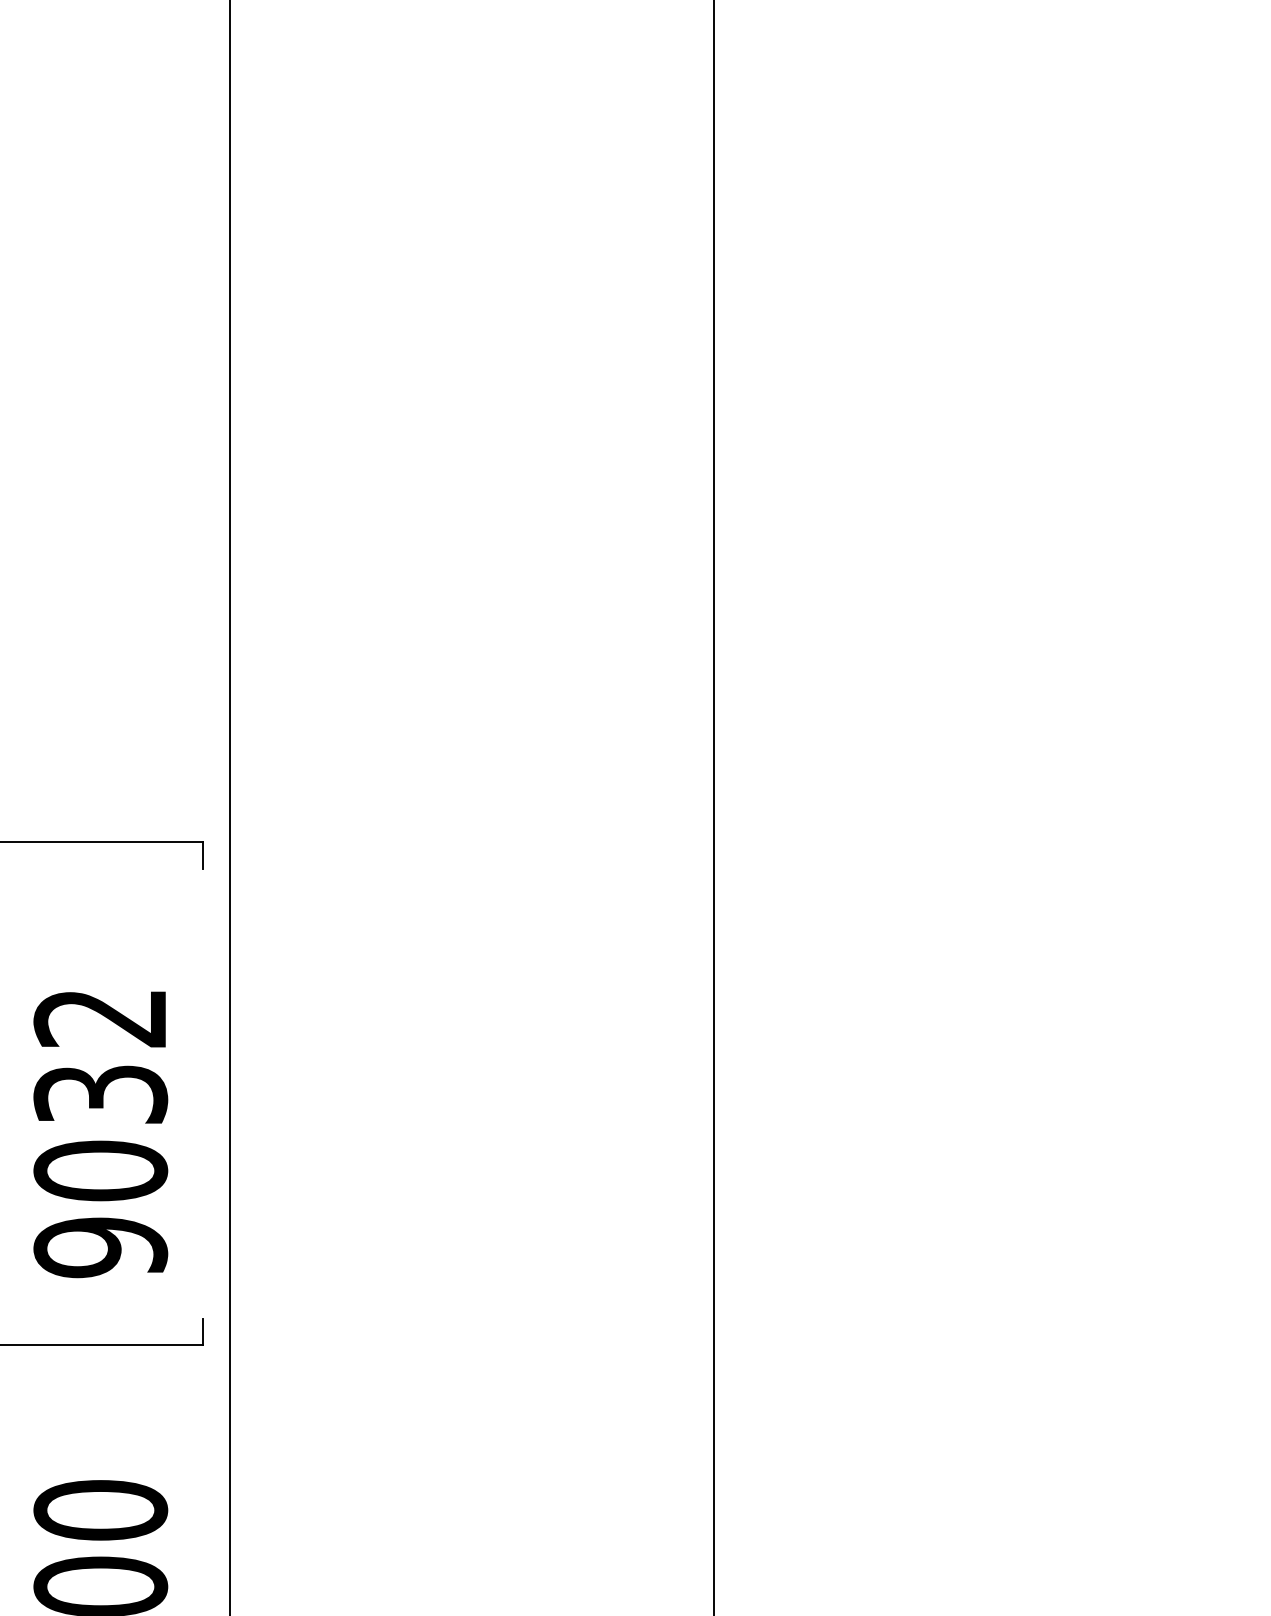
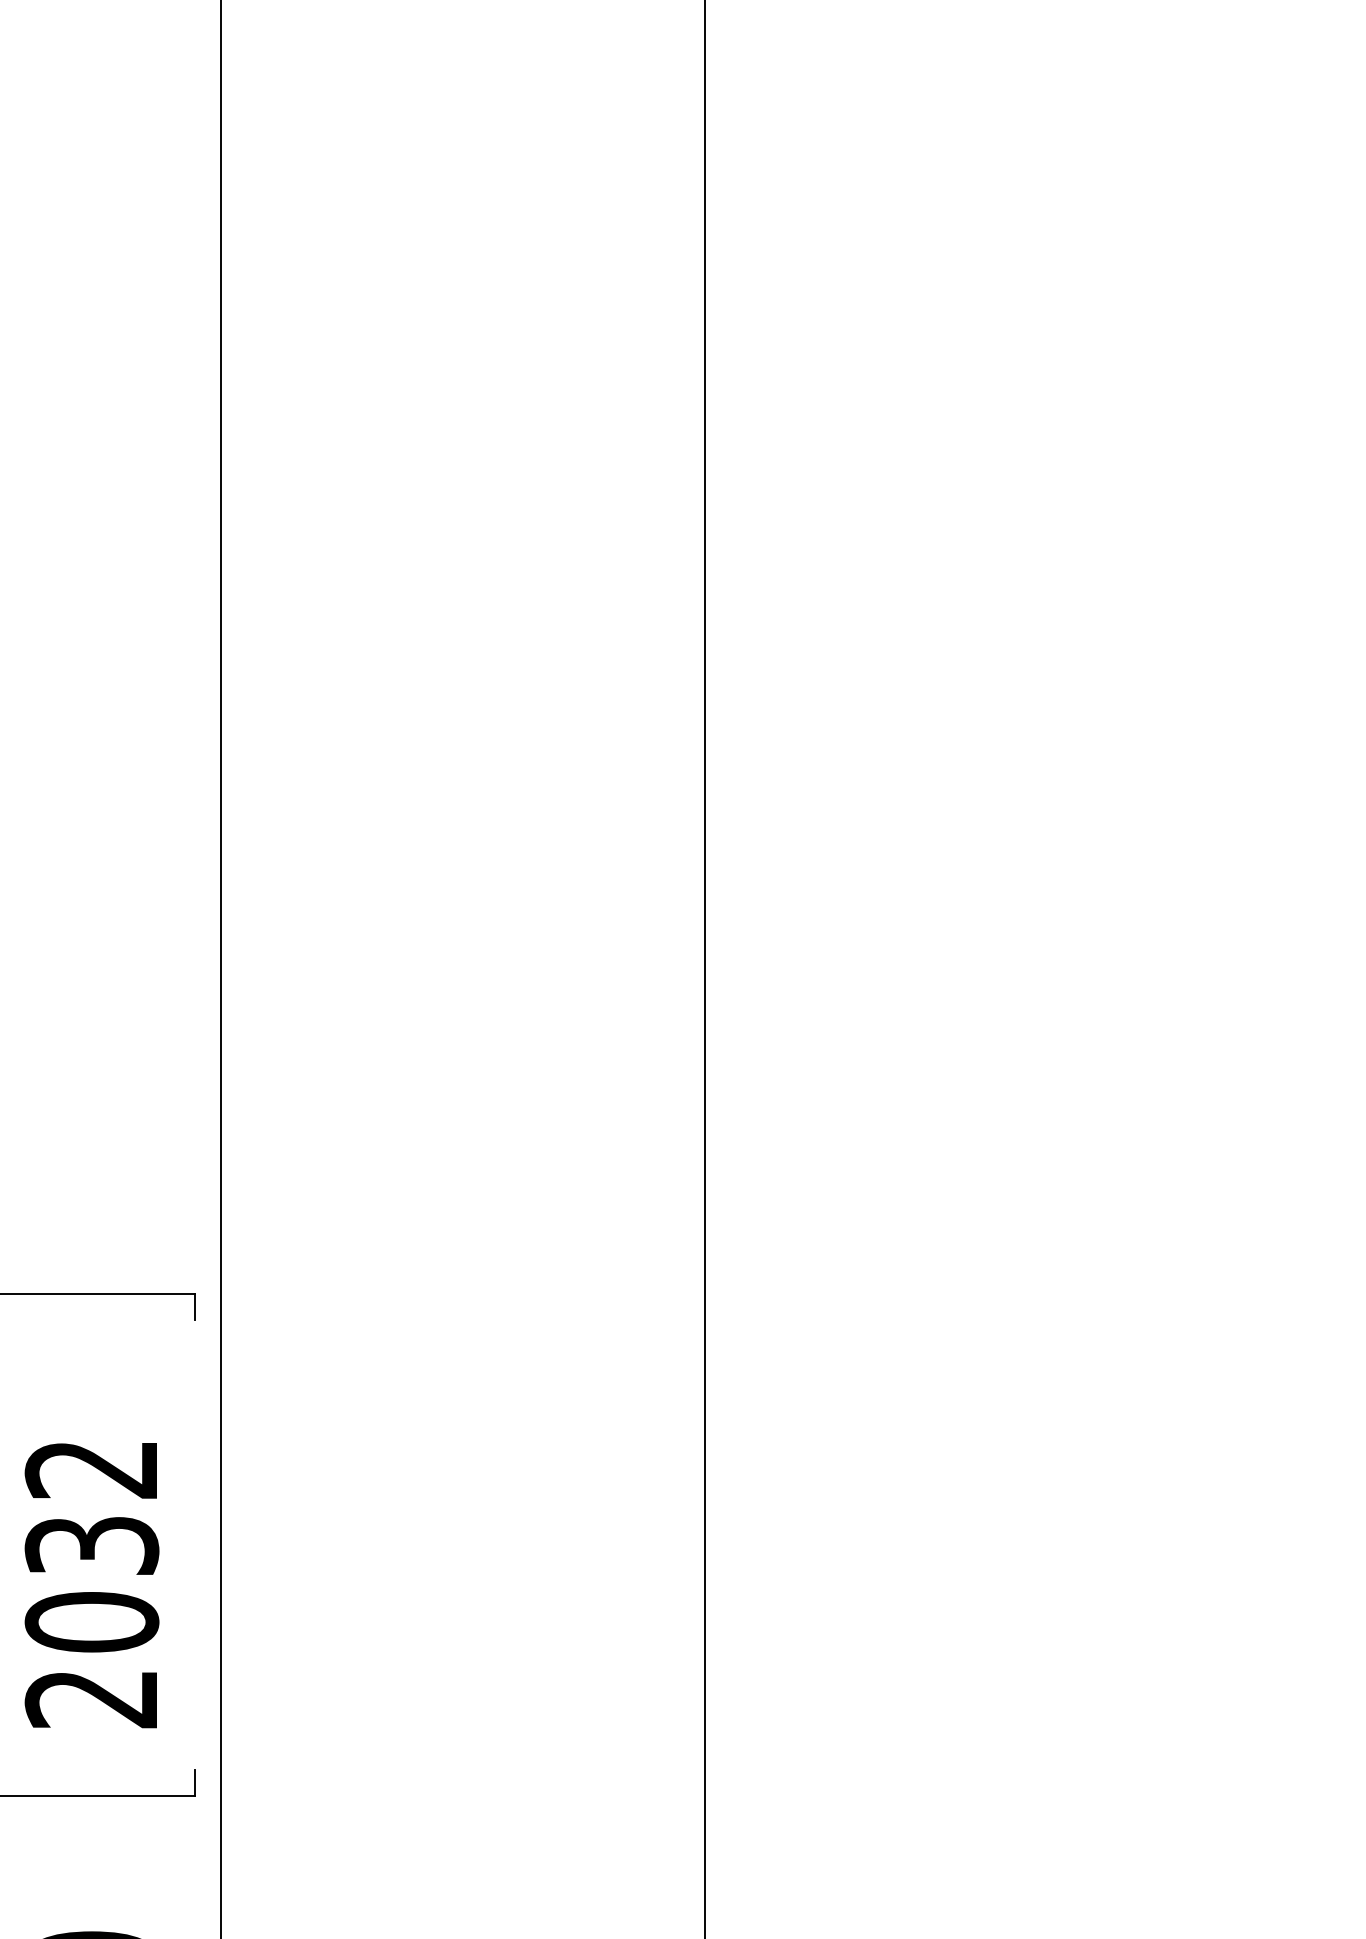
text: (100, 1248) -> (91, 1699), 9032 -> 2032

